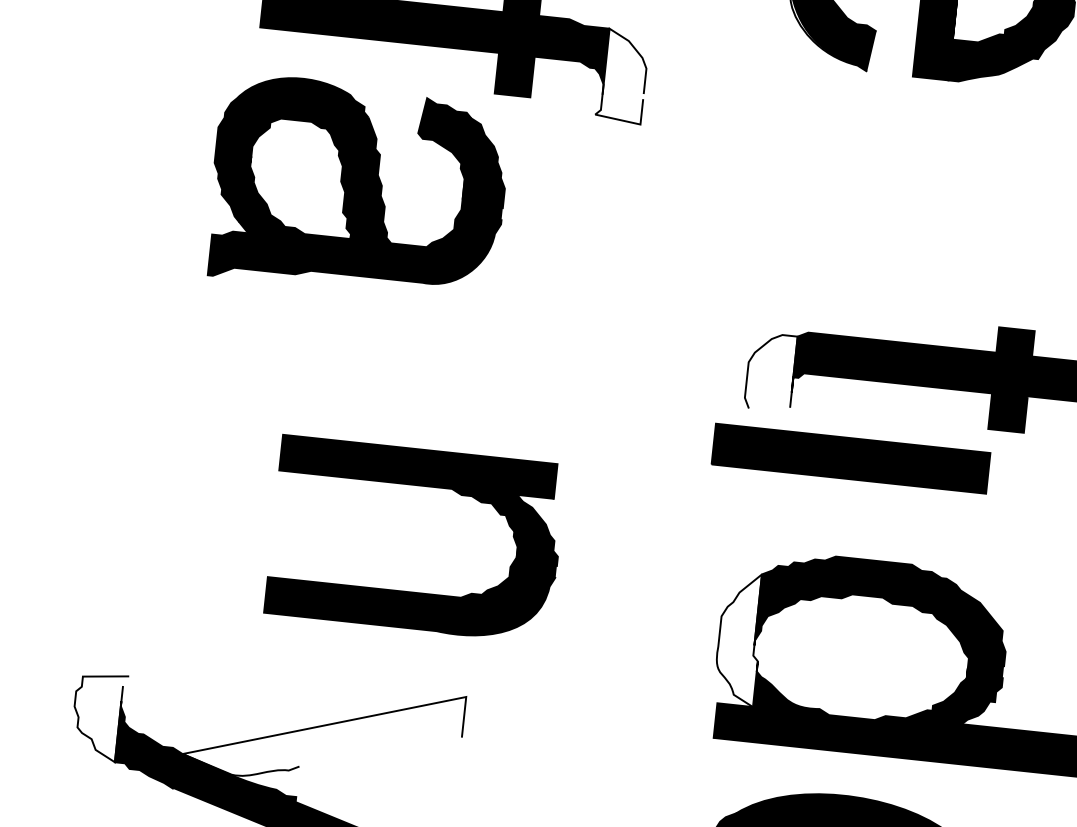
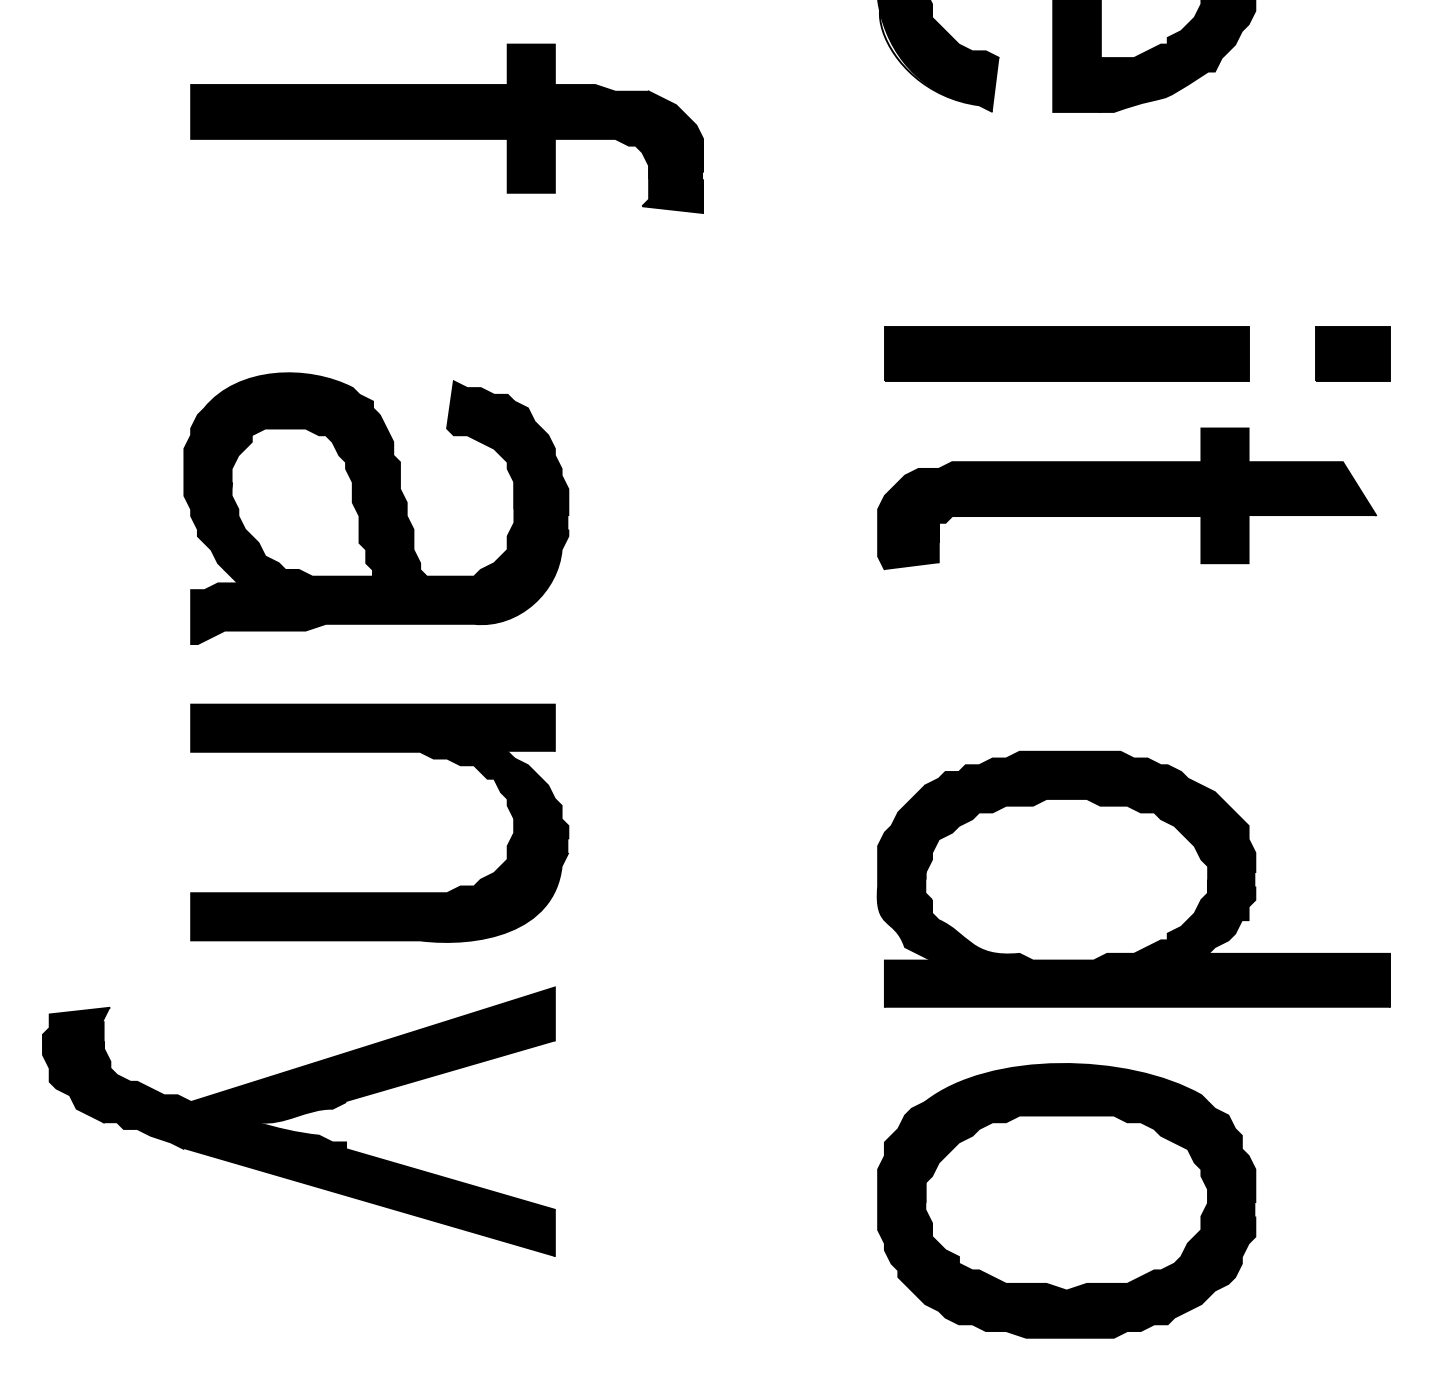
fill: (622, 75) -> (672, 151), added
part: (358, 187) -> (376, 508), moved
fill: (770, 371) -> (908, 518), added
part: (850, 458) -> (1066, 353), moved
part: (421, 486) -> (379, 752), moved
fill: (739, 638) -> (904, 872), added
fill: (99, 716) -> (76, 1064), added
fill: (323, 732) -> (372, 1054), added

